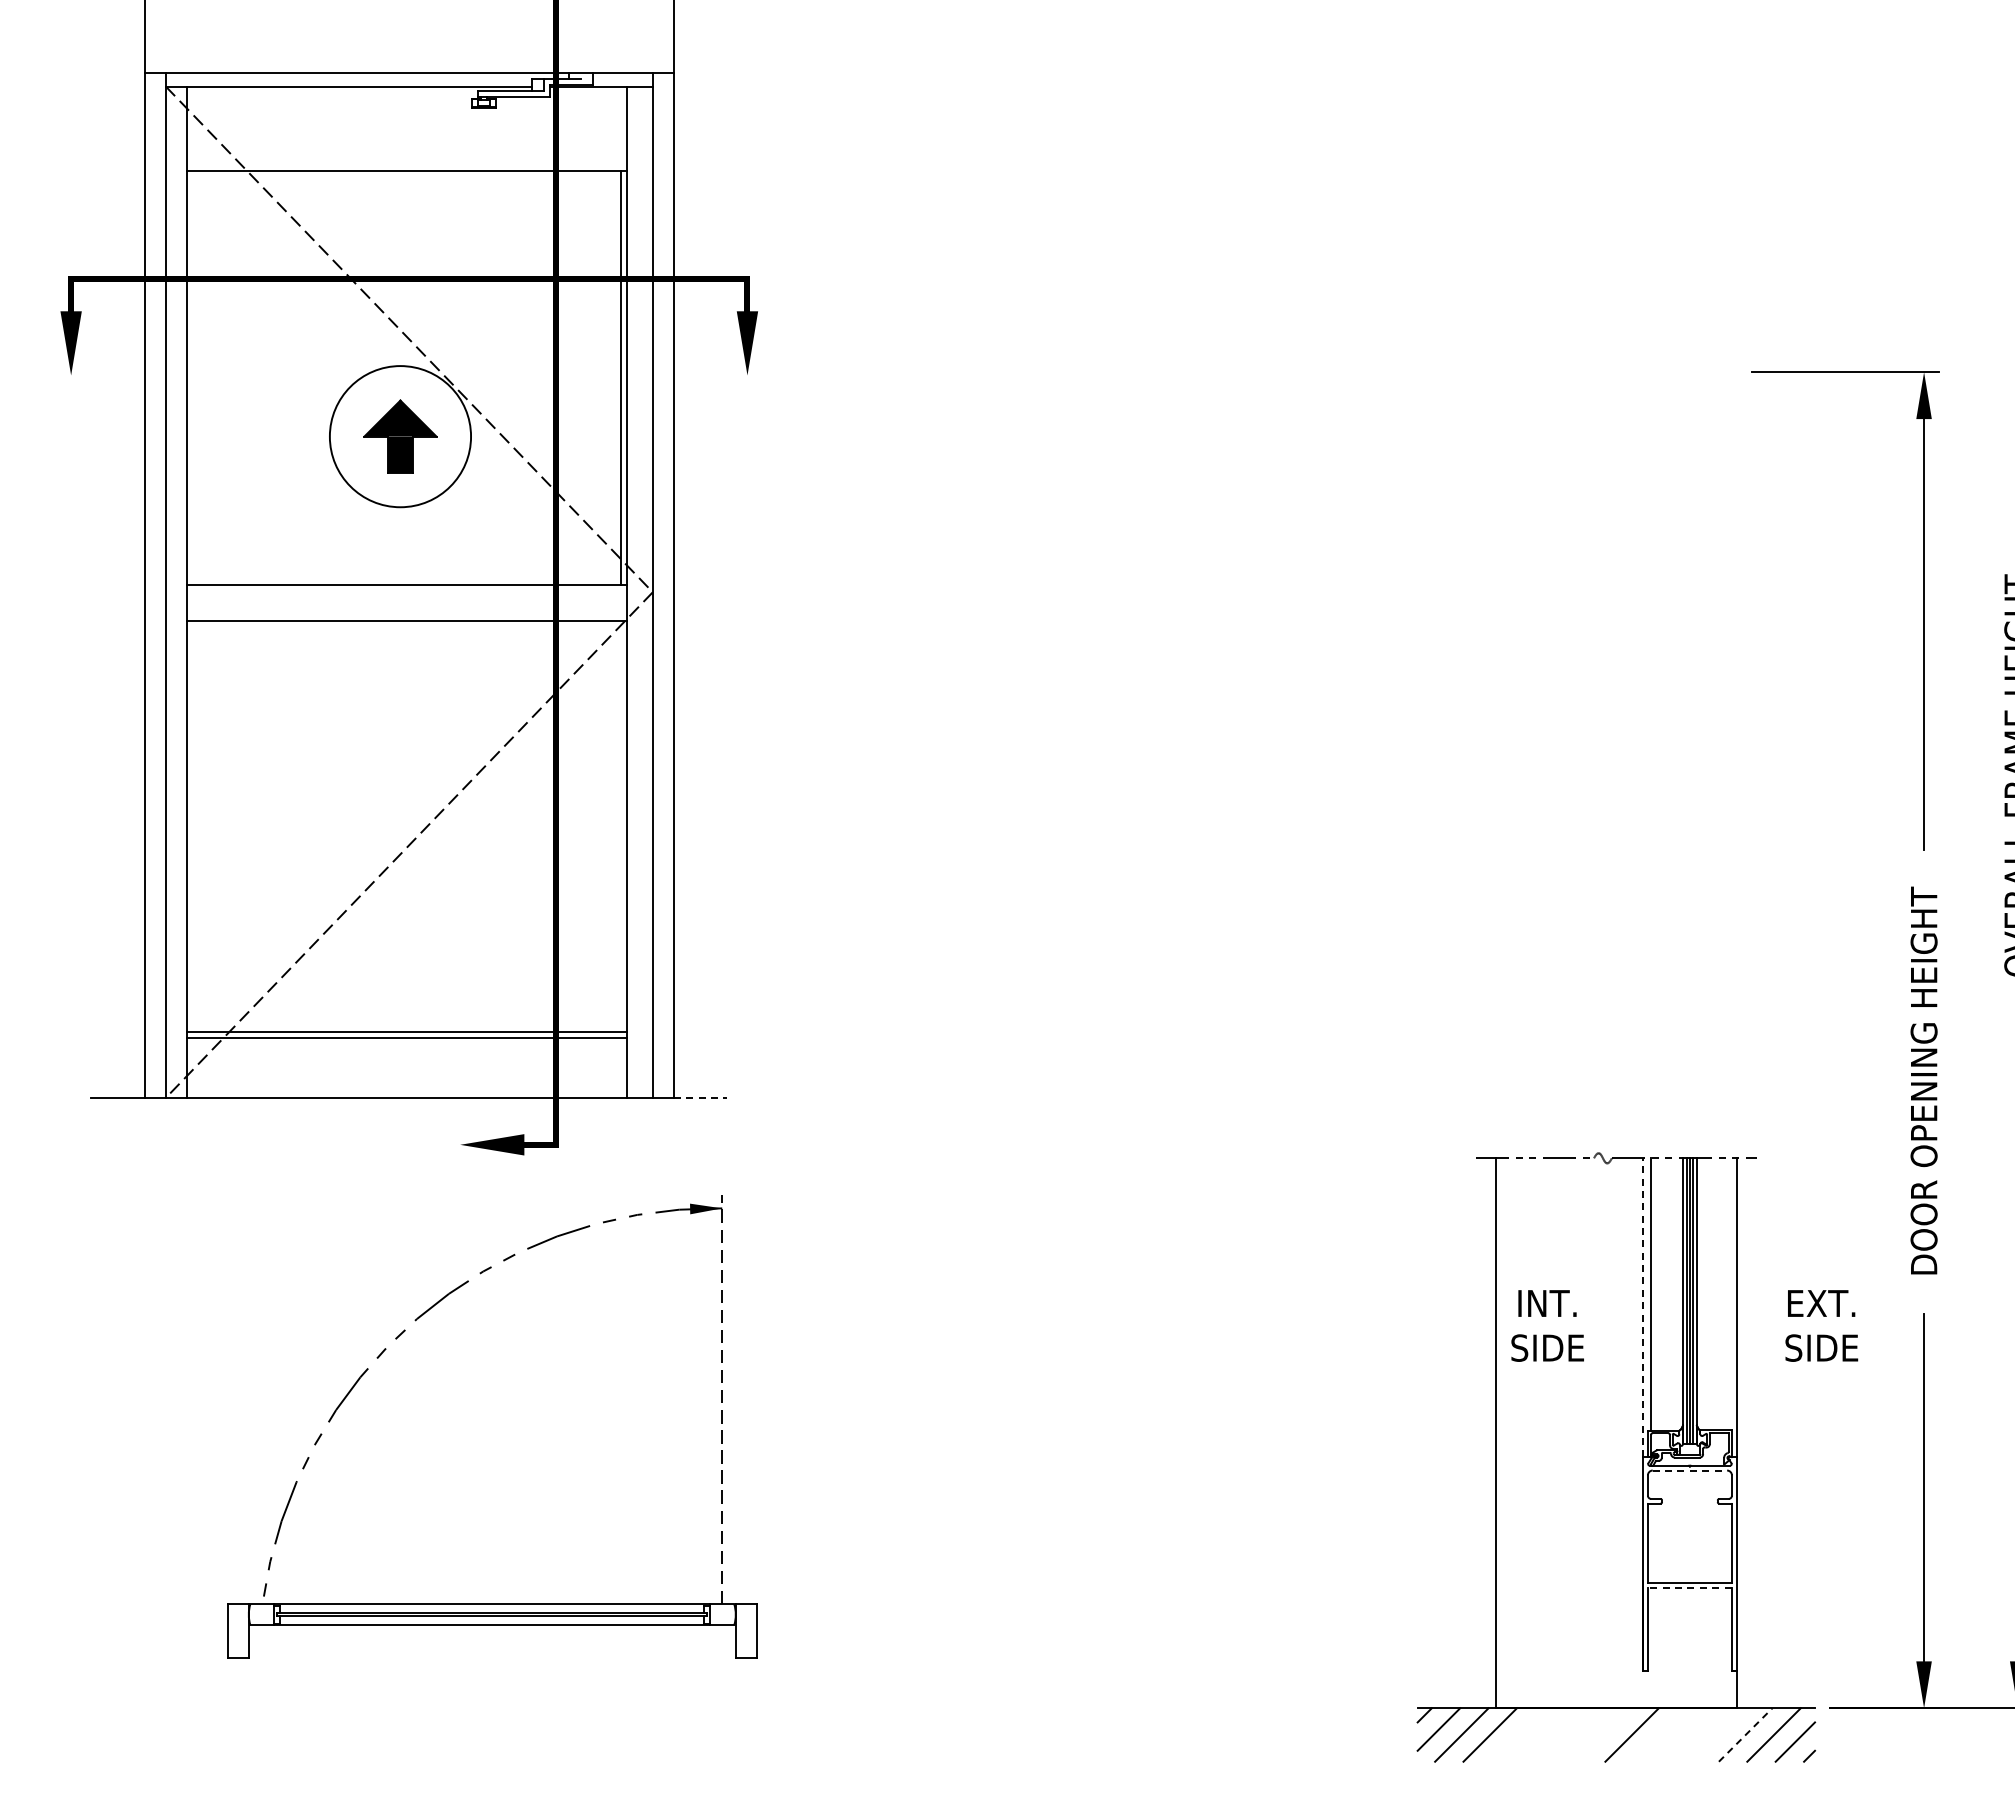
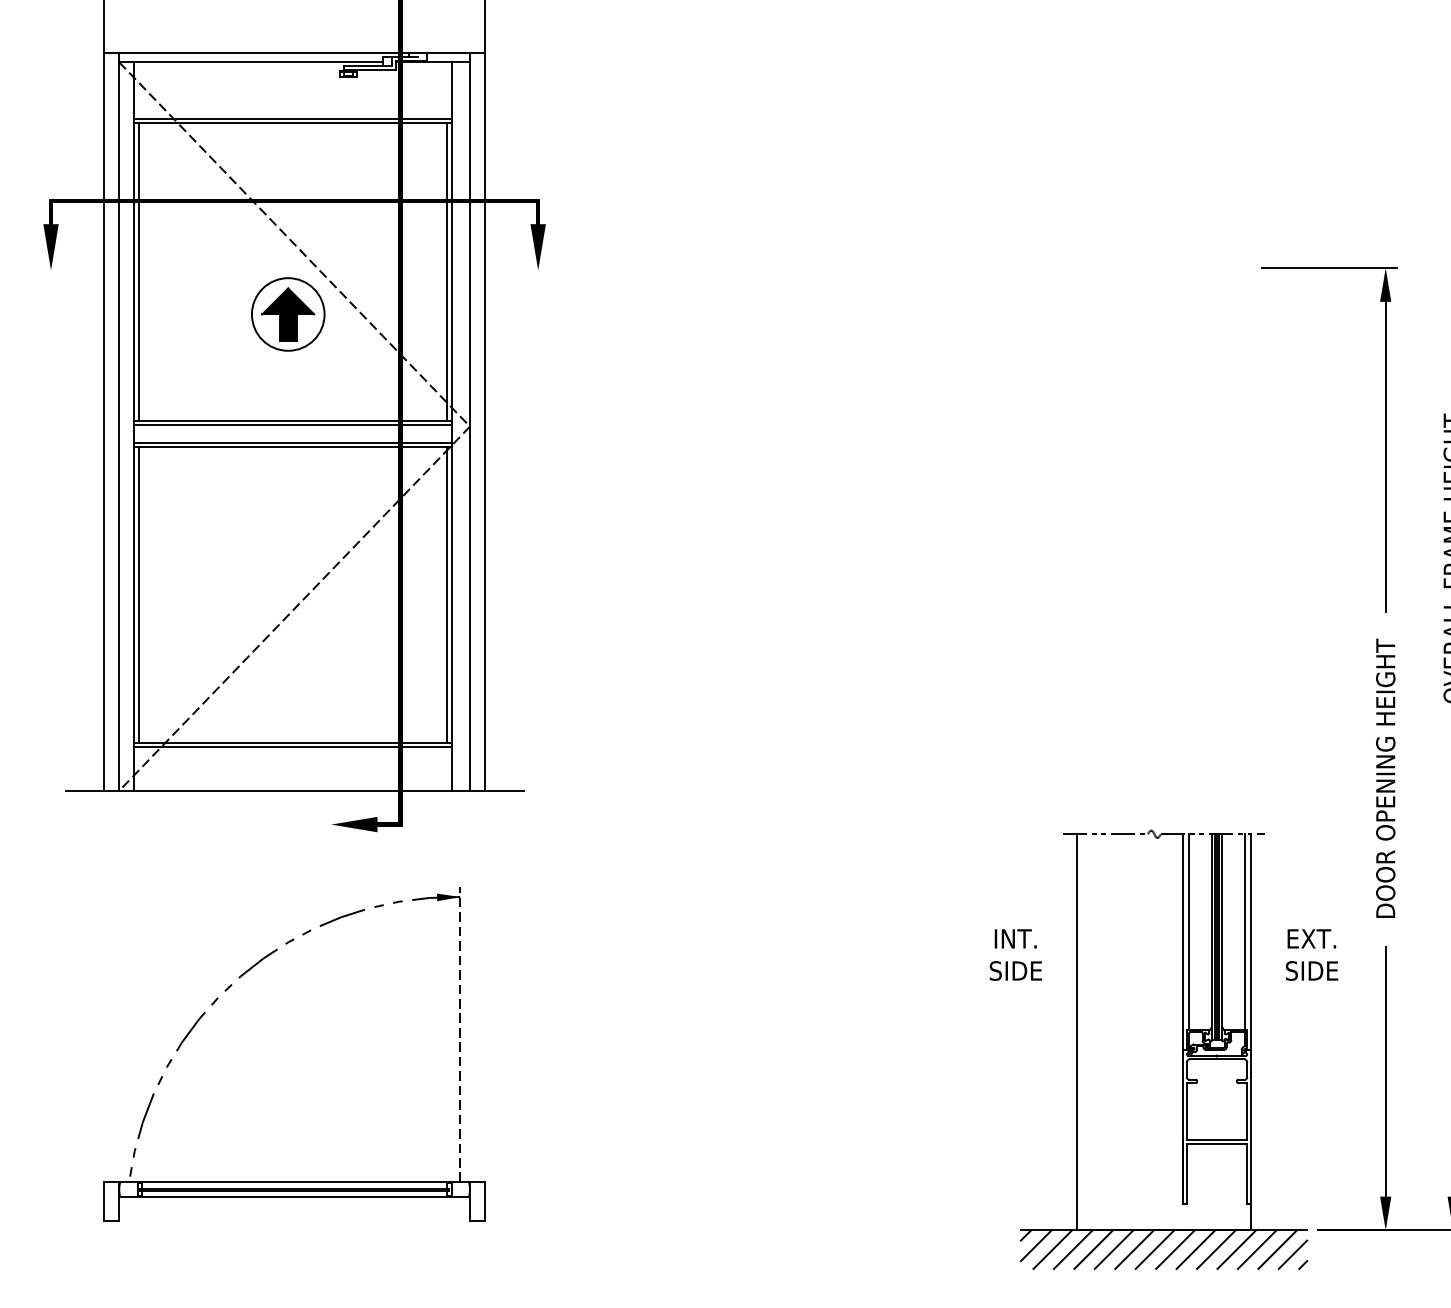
line: (406, 164) -> (292, 118), added
line: (192, 377) -> (138, 271), added
circle: (400, 436) -> (288, 314), size x0.71
line: (406, 590) -> (292, 425), added
line: (406, 614) -> (292, 442), added
line: (192, 825) -> (138, 594), added
line: (621, 825) -> (447, 594), added
line: (700, 1098) -> (504, 791), dashed -> solid
line: (1728, 1294) -> (1244, 932), added
line: (1643, 1307) -> (1183, 941), dashed -> solid
text: (1547, 1325) -> (1015, 954), moved
part: (403, 1333) -> (230, 987), moved
line: (1690, 1470) -> (1217, 1059), dashed -> solid
line: (1689, 1587) -> (1216, 1143), dashed -> solid
line: (1518, 1734) -> (1093, 1249), added
line: (1546, 1734) -> (1113, 1249), added
line: (1575, 1734) -> (1134, 1249), added
line: (1603, 1734) -> (1154, 1249), added
line: (1660, 1734) -> (1195, 1249), added
line: (1688, 1734) -> (1216, 1249), added
line: (1717, 1734) -> (1236, 1249), added
line: (1745, 1734) -> (1257, 1249), dashed -> solid

